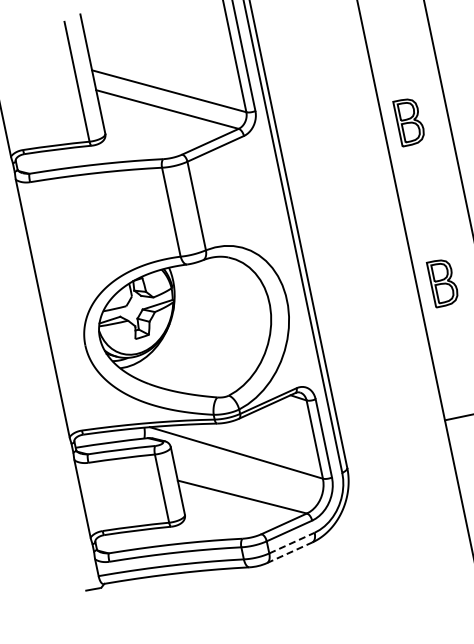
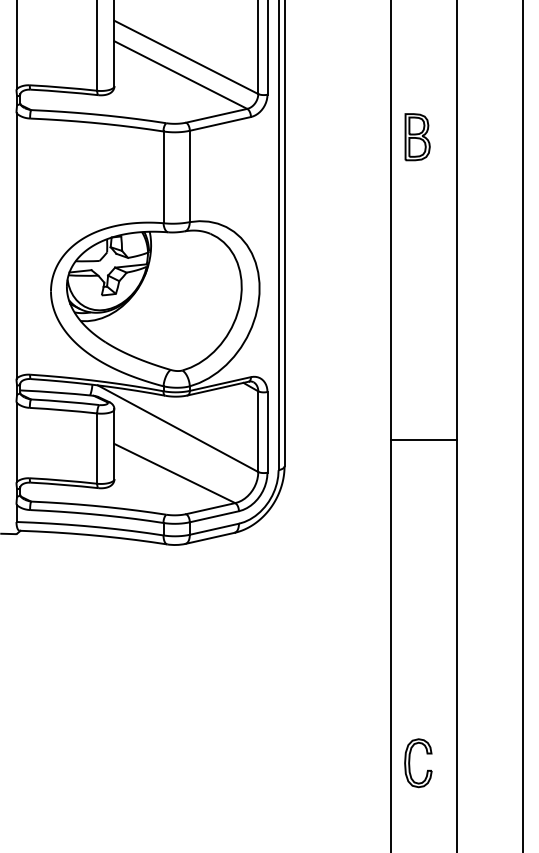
part: (443, 283) -> (417, 303), removed
line: (292, 543) -> (214, 529), dashed -> solid
line: (290, 552) -> (210, 538), dashed -> solid

